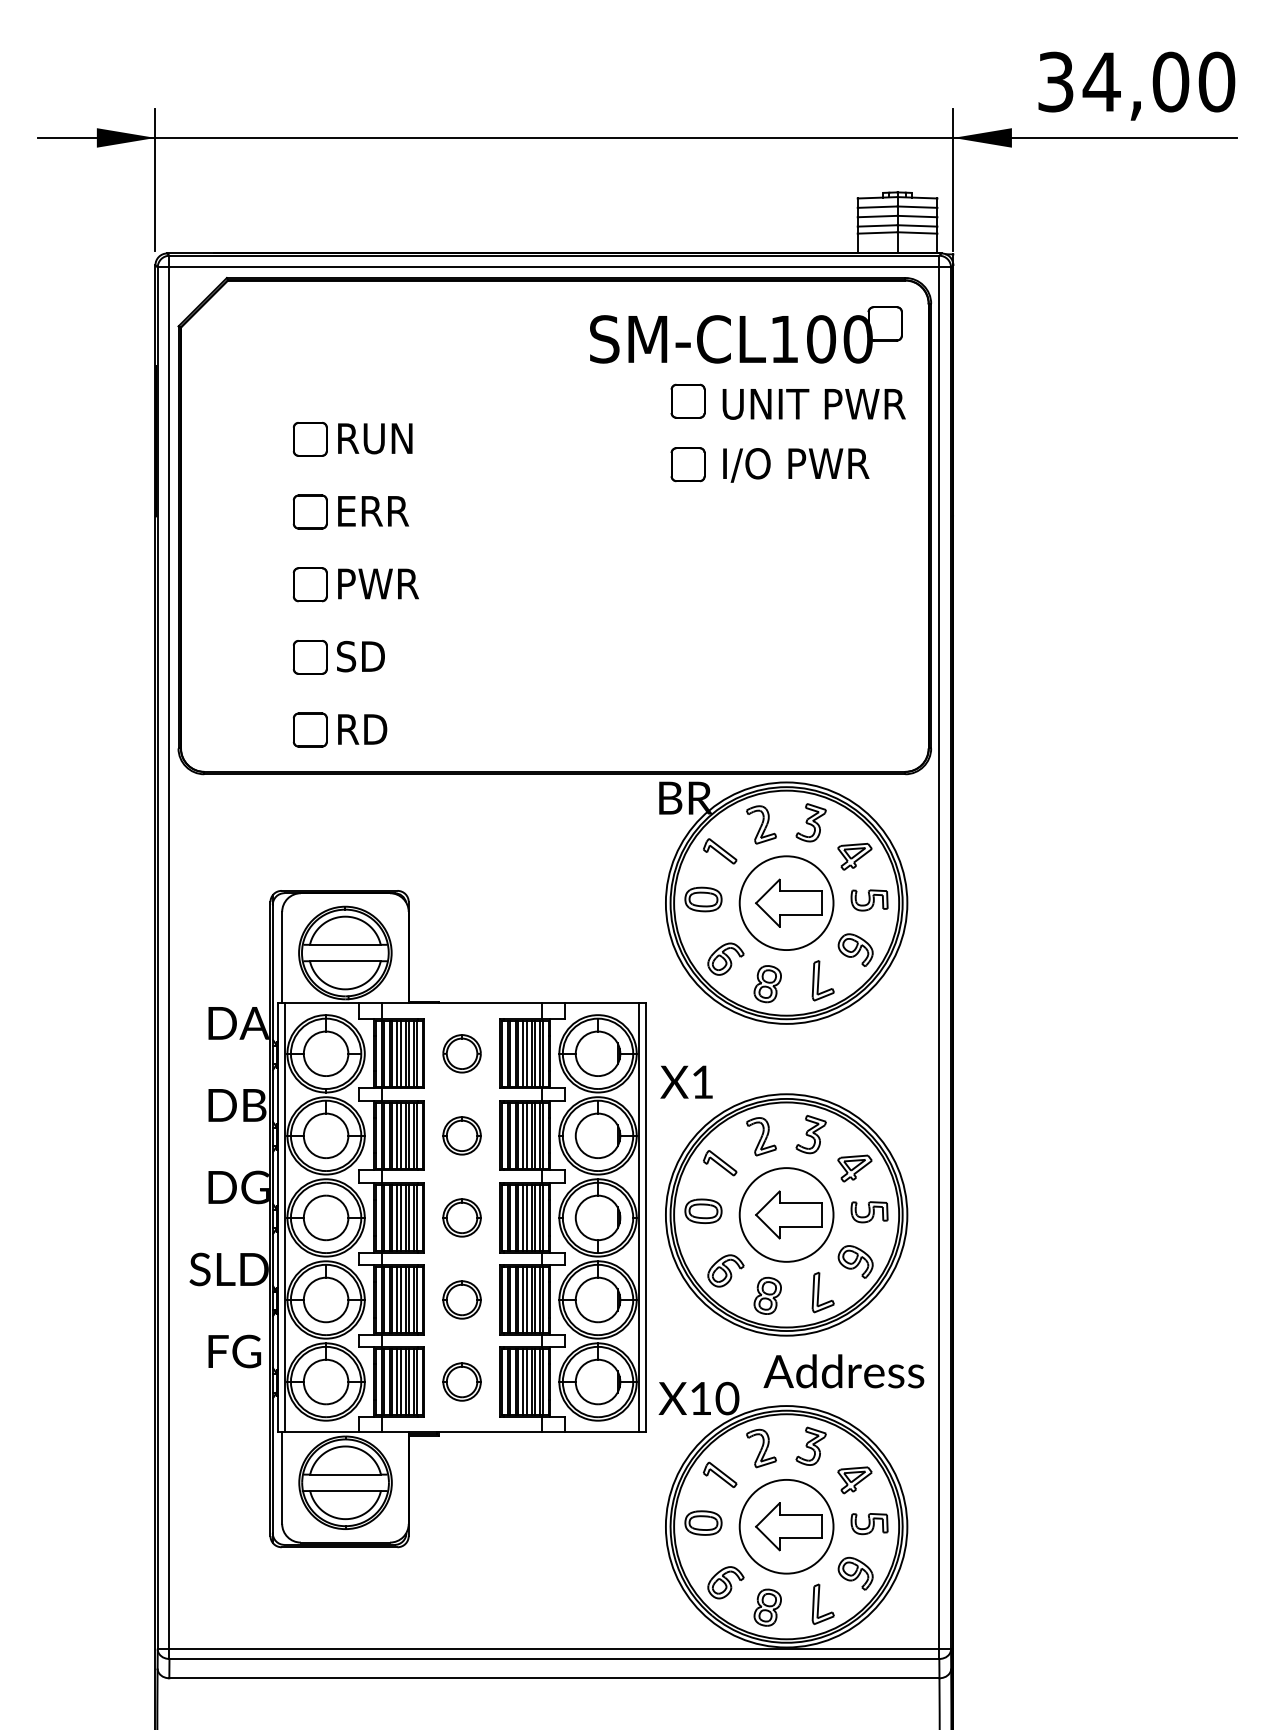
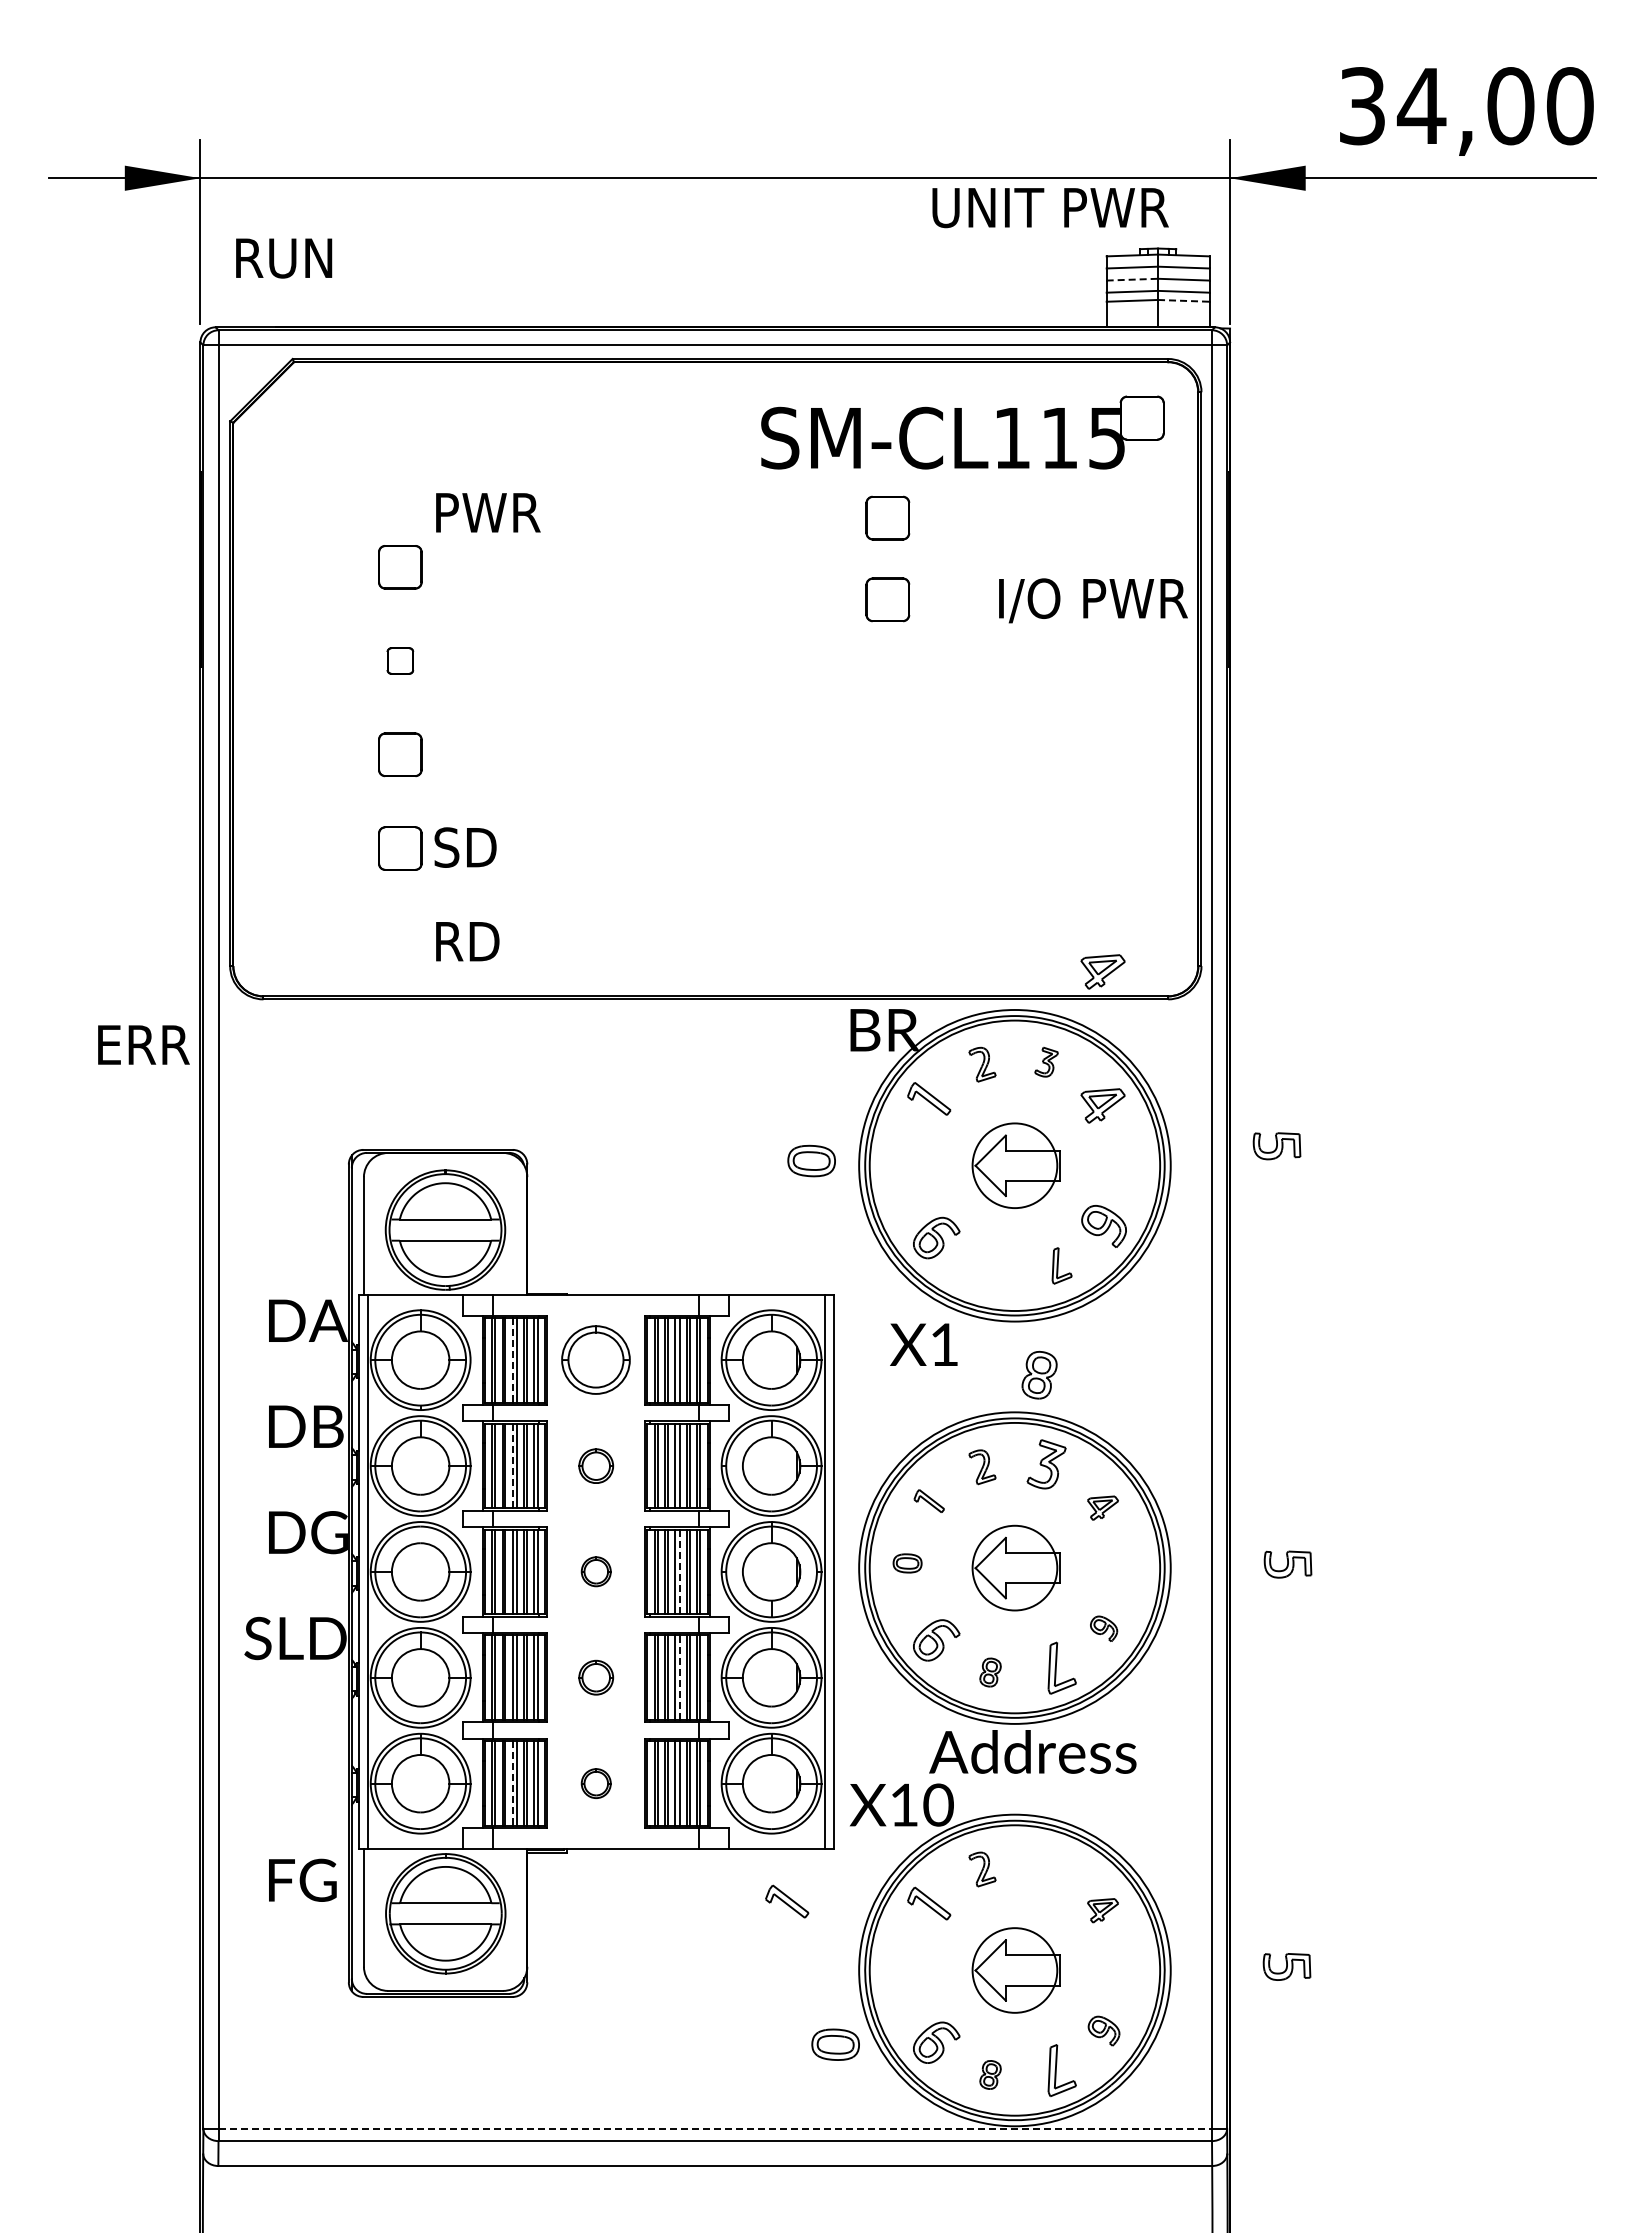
line: (877, 216) -> (1132, 279), solid -> dashed
line: (917, 232) -> (1183, 300), solid -> dashed
text: (839, 338) -> (1083, 437), SM-CL100 -> SM-CL115
text: (814, 404) -> (1050, 208), moved
text: (375, 438) -> (284, 258), moved
text: (796, 465) -> (1093, 600), moved
text: (373, 510) -> (143, 1044), moved
part: (310, 511) -> (400, 660), size x0.6
text: (378, 583) -> (488, 512), moved
part: (310, 730) -> (400, 942), removed
part: (854, 752) -> (1102, 971), added
part: (811, 823) -> (1046, 1062), size x0.6
part: (761, 824) -> (982, 1064), size x0.7
part: (703, 899) -> (811, 1160), moved
part: (869, 900) -> (1276, 1146), moved
circle: (786, 902) -> (1014, 1165), size x0.7
part: (822, 980) -> (1061, 1265), size x0.7
part: (767, 983) -> (1039, 1374), moved
line: (397, 1054) -> (512, 1360), solid -> dashed
part: (462, 1054) -> (596, 1360), size x1.4
text: (686, 1081) -> (923, 1344), moved
line: (397, 1136) -> (512, 1466), solid -> dashed
part: (462, 1136) -> (596, 1466), size x0.7
part: (761, 1136) -> (982, 1467), size x0.7
part: (720, 1162) -> (929, 1500), size x0.7
part: (854, 1167) -> (1102, 1507), size x0.7
part: (703, 1211) -> (907, 1563), size x0.6
part: (869, 1212) -> (1287, 1564), moved
circle: (786, 1214) -> (1014, 1567), size x0.7
part: (462, 1217) -> (596, 1571), size x0.6
line: (526, 1217) -> (679, 1571), solid -> dashed
part: (855, 1261) -> (1103, 1628), size x0.6
part: (767, 1295) -> (990, 1672), size x0.6
part: (462, 1299) -> (596, 1677), size x0.7
line: (526, 1299) -> (679, 1677), solid -> dashed
text: (234, 1350) -> (302, 1879), moved
text: (843, 1371) -> (1032, 1751), moved
part: (462, 1381) -> (596, 1783), size x0.6
line: (397, 1382) -> (512, 1784), solid -> dashed
part: (811, 1446) -> (1046, 1866), removed
part: (761, 1448) -> (982, 1869), size x0.7
part: (610, 1473) -> (787, 1901), added
part: (854, 1480) -> (1102, 1910), size x0.7
part: (703, 1522) -> (835, 2044), moved
part: (869, 1523) -> (1286, 1966), moved
circle: (786, 1526) -> (1014, 1970), size x0.7
part: (855, 1573) -> (1103, 2030), size x0.7
part: (767, 1607) -> (990, 2074), size x0.6
line: (554, 1649) -> (715, 2128), solid -> dashed

